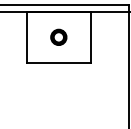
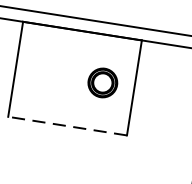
part: (58, 36) -> (102, 81), moved
line: (58, 63) -> (66, 126), solid -> dashed

